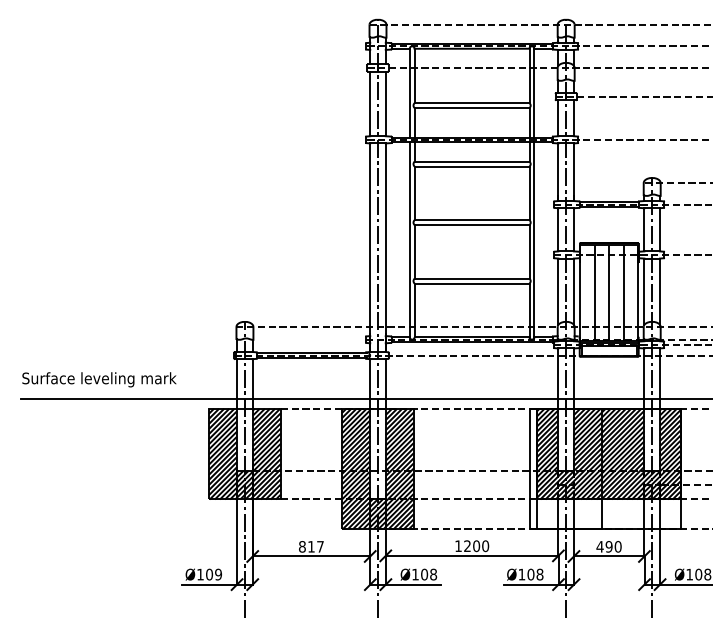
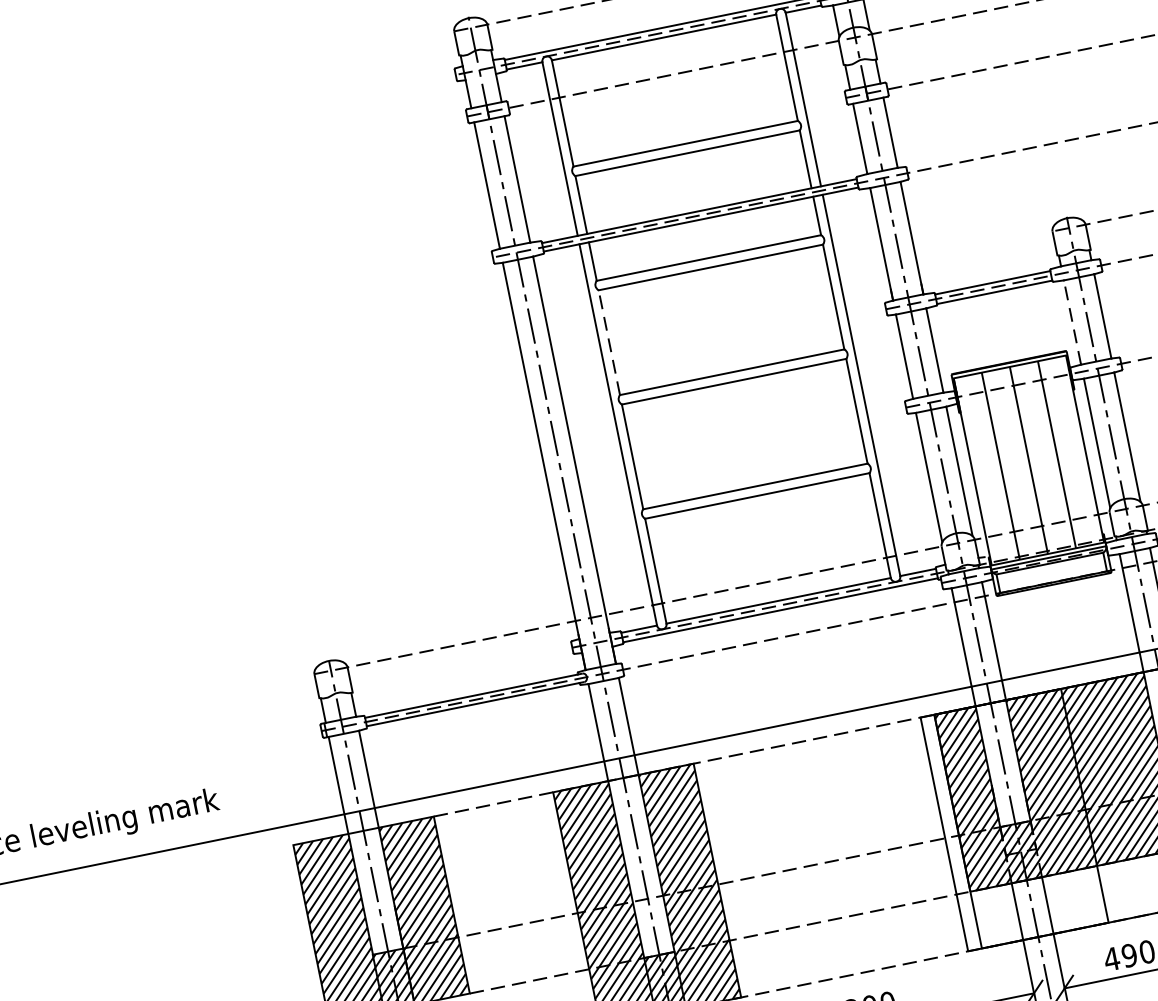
line: (414, 193) -> (609, 342), solid -> dashed
line: (644, 229) -> (1072, 321), solid -> dashed

